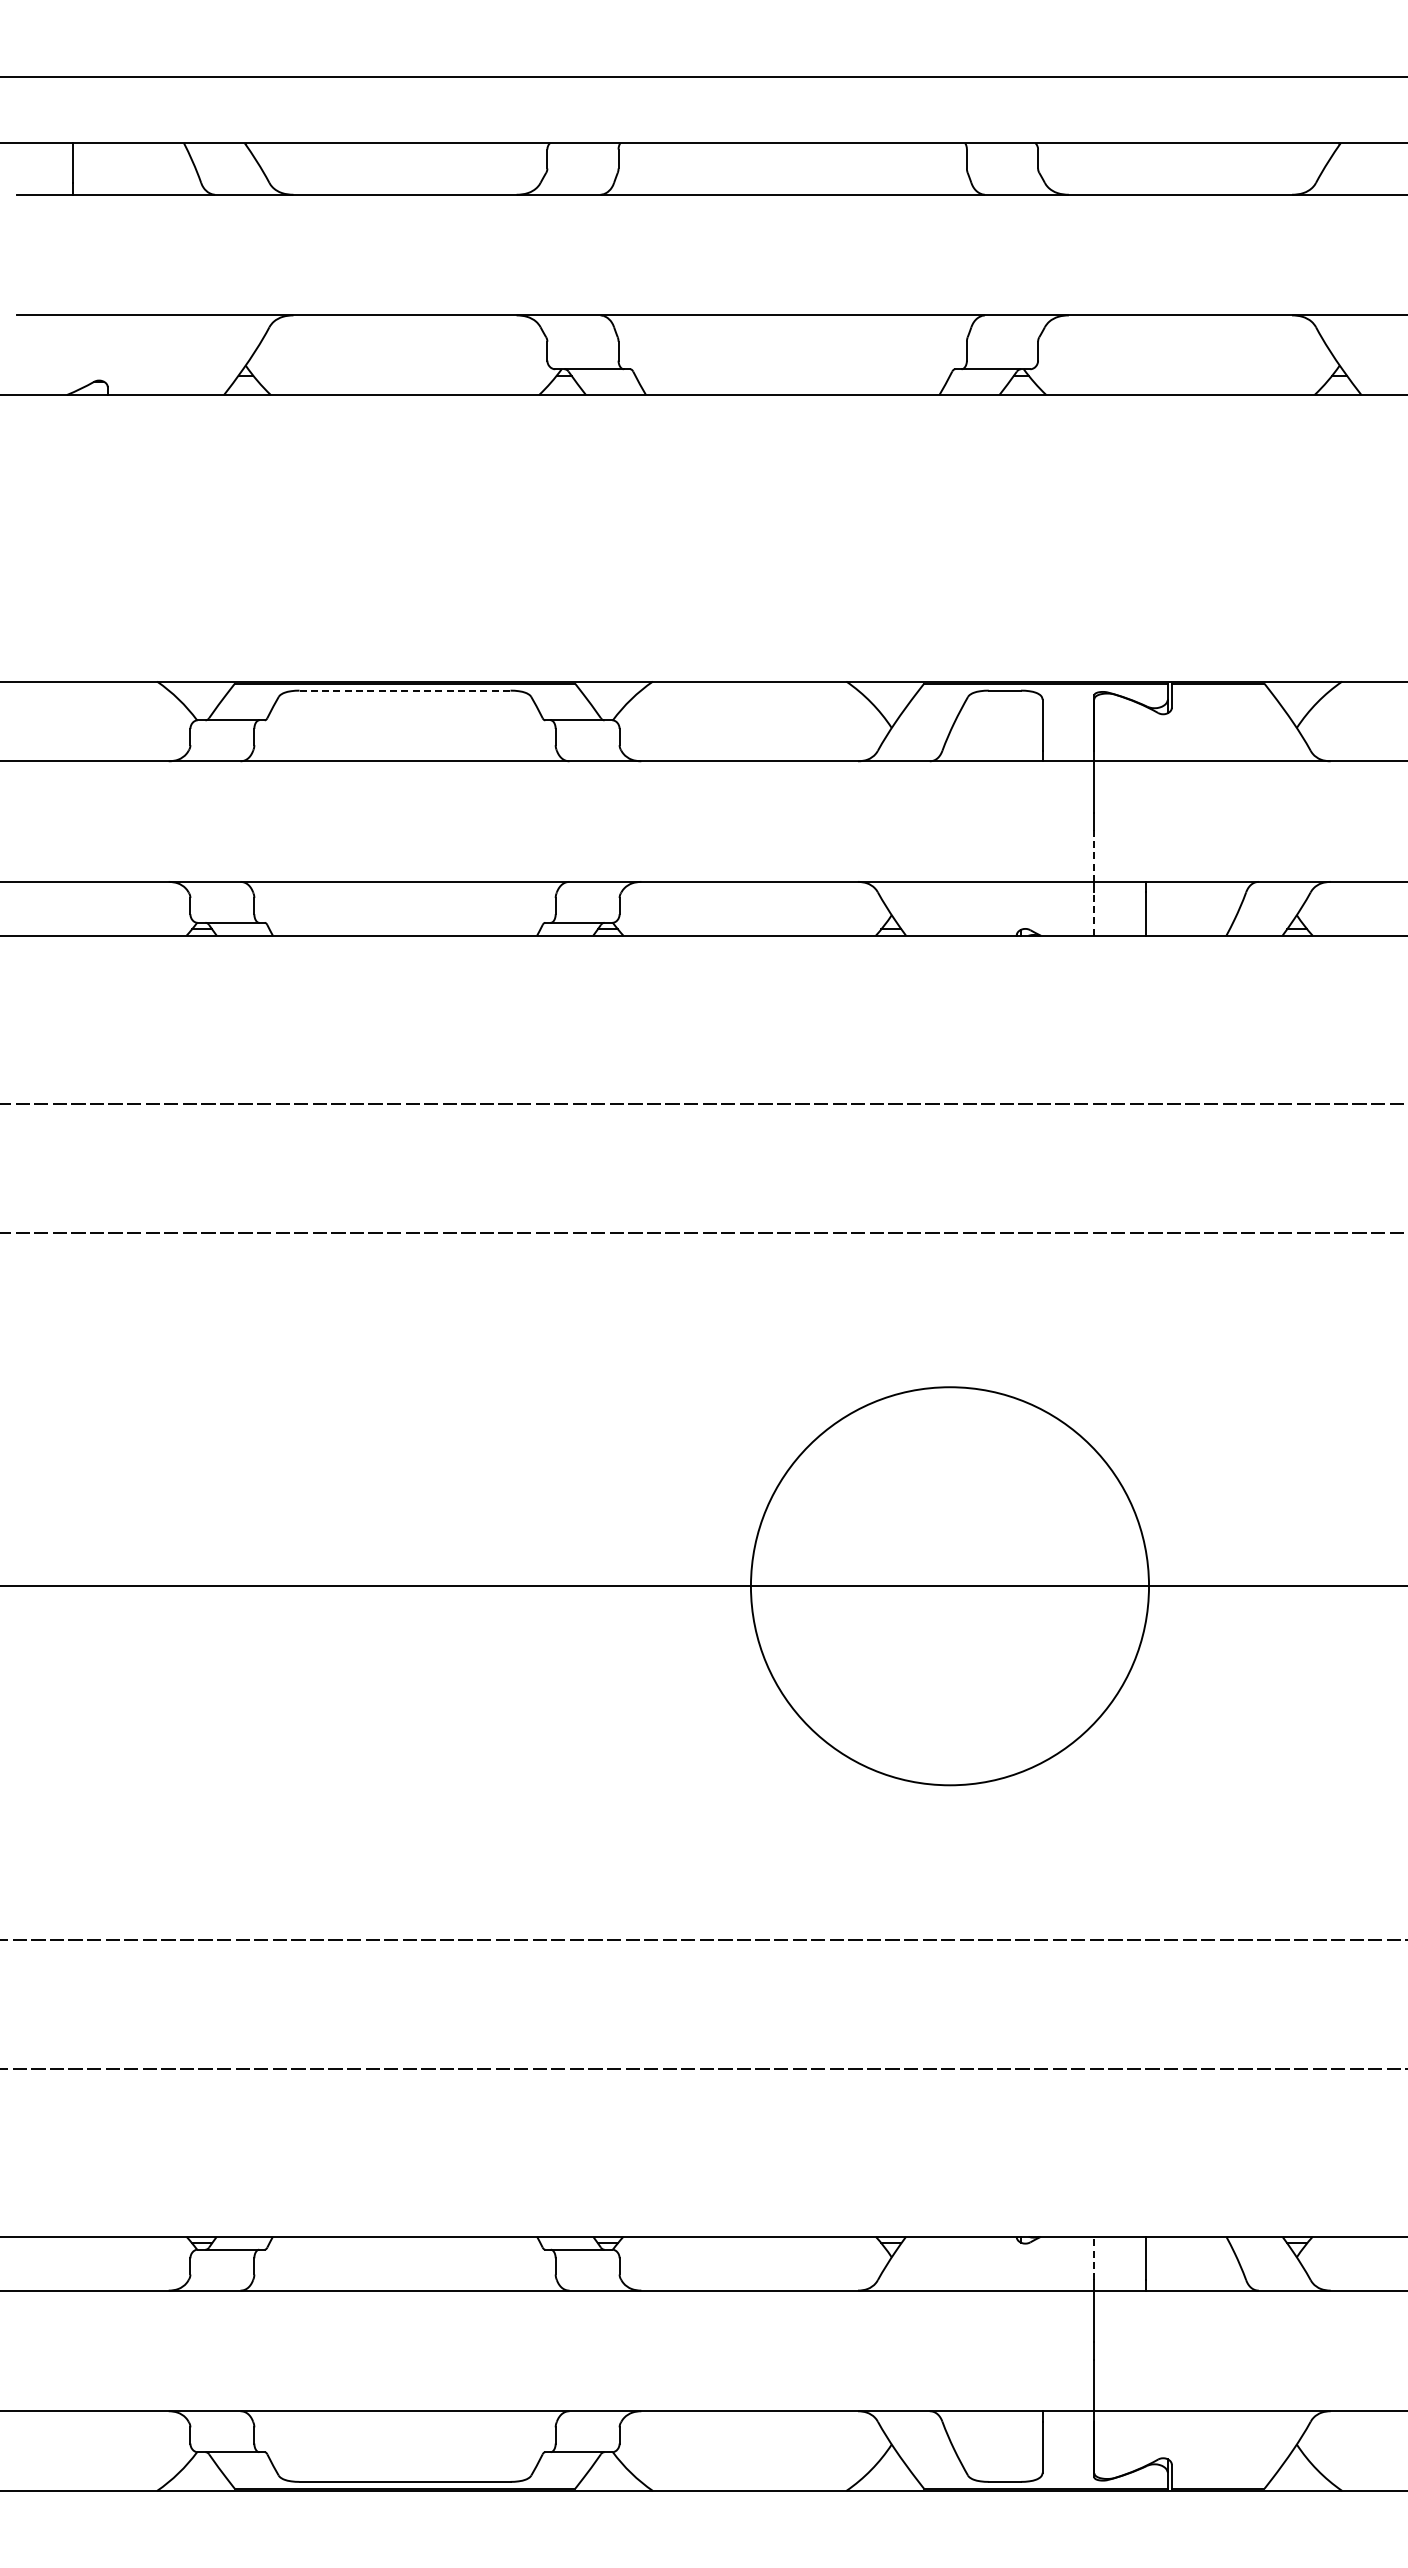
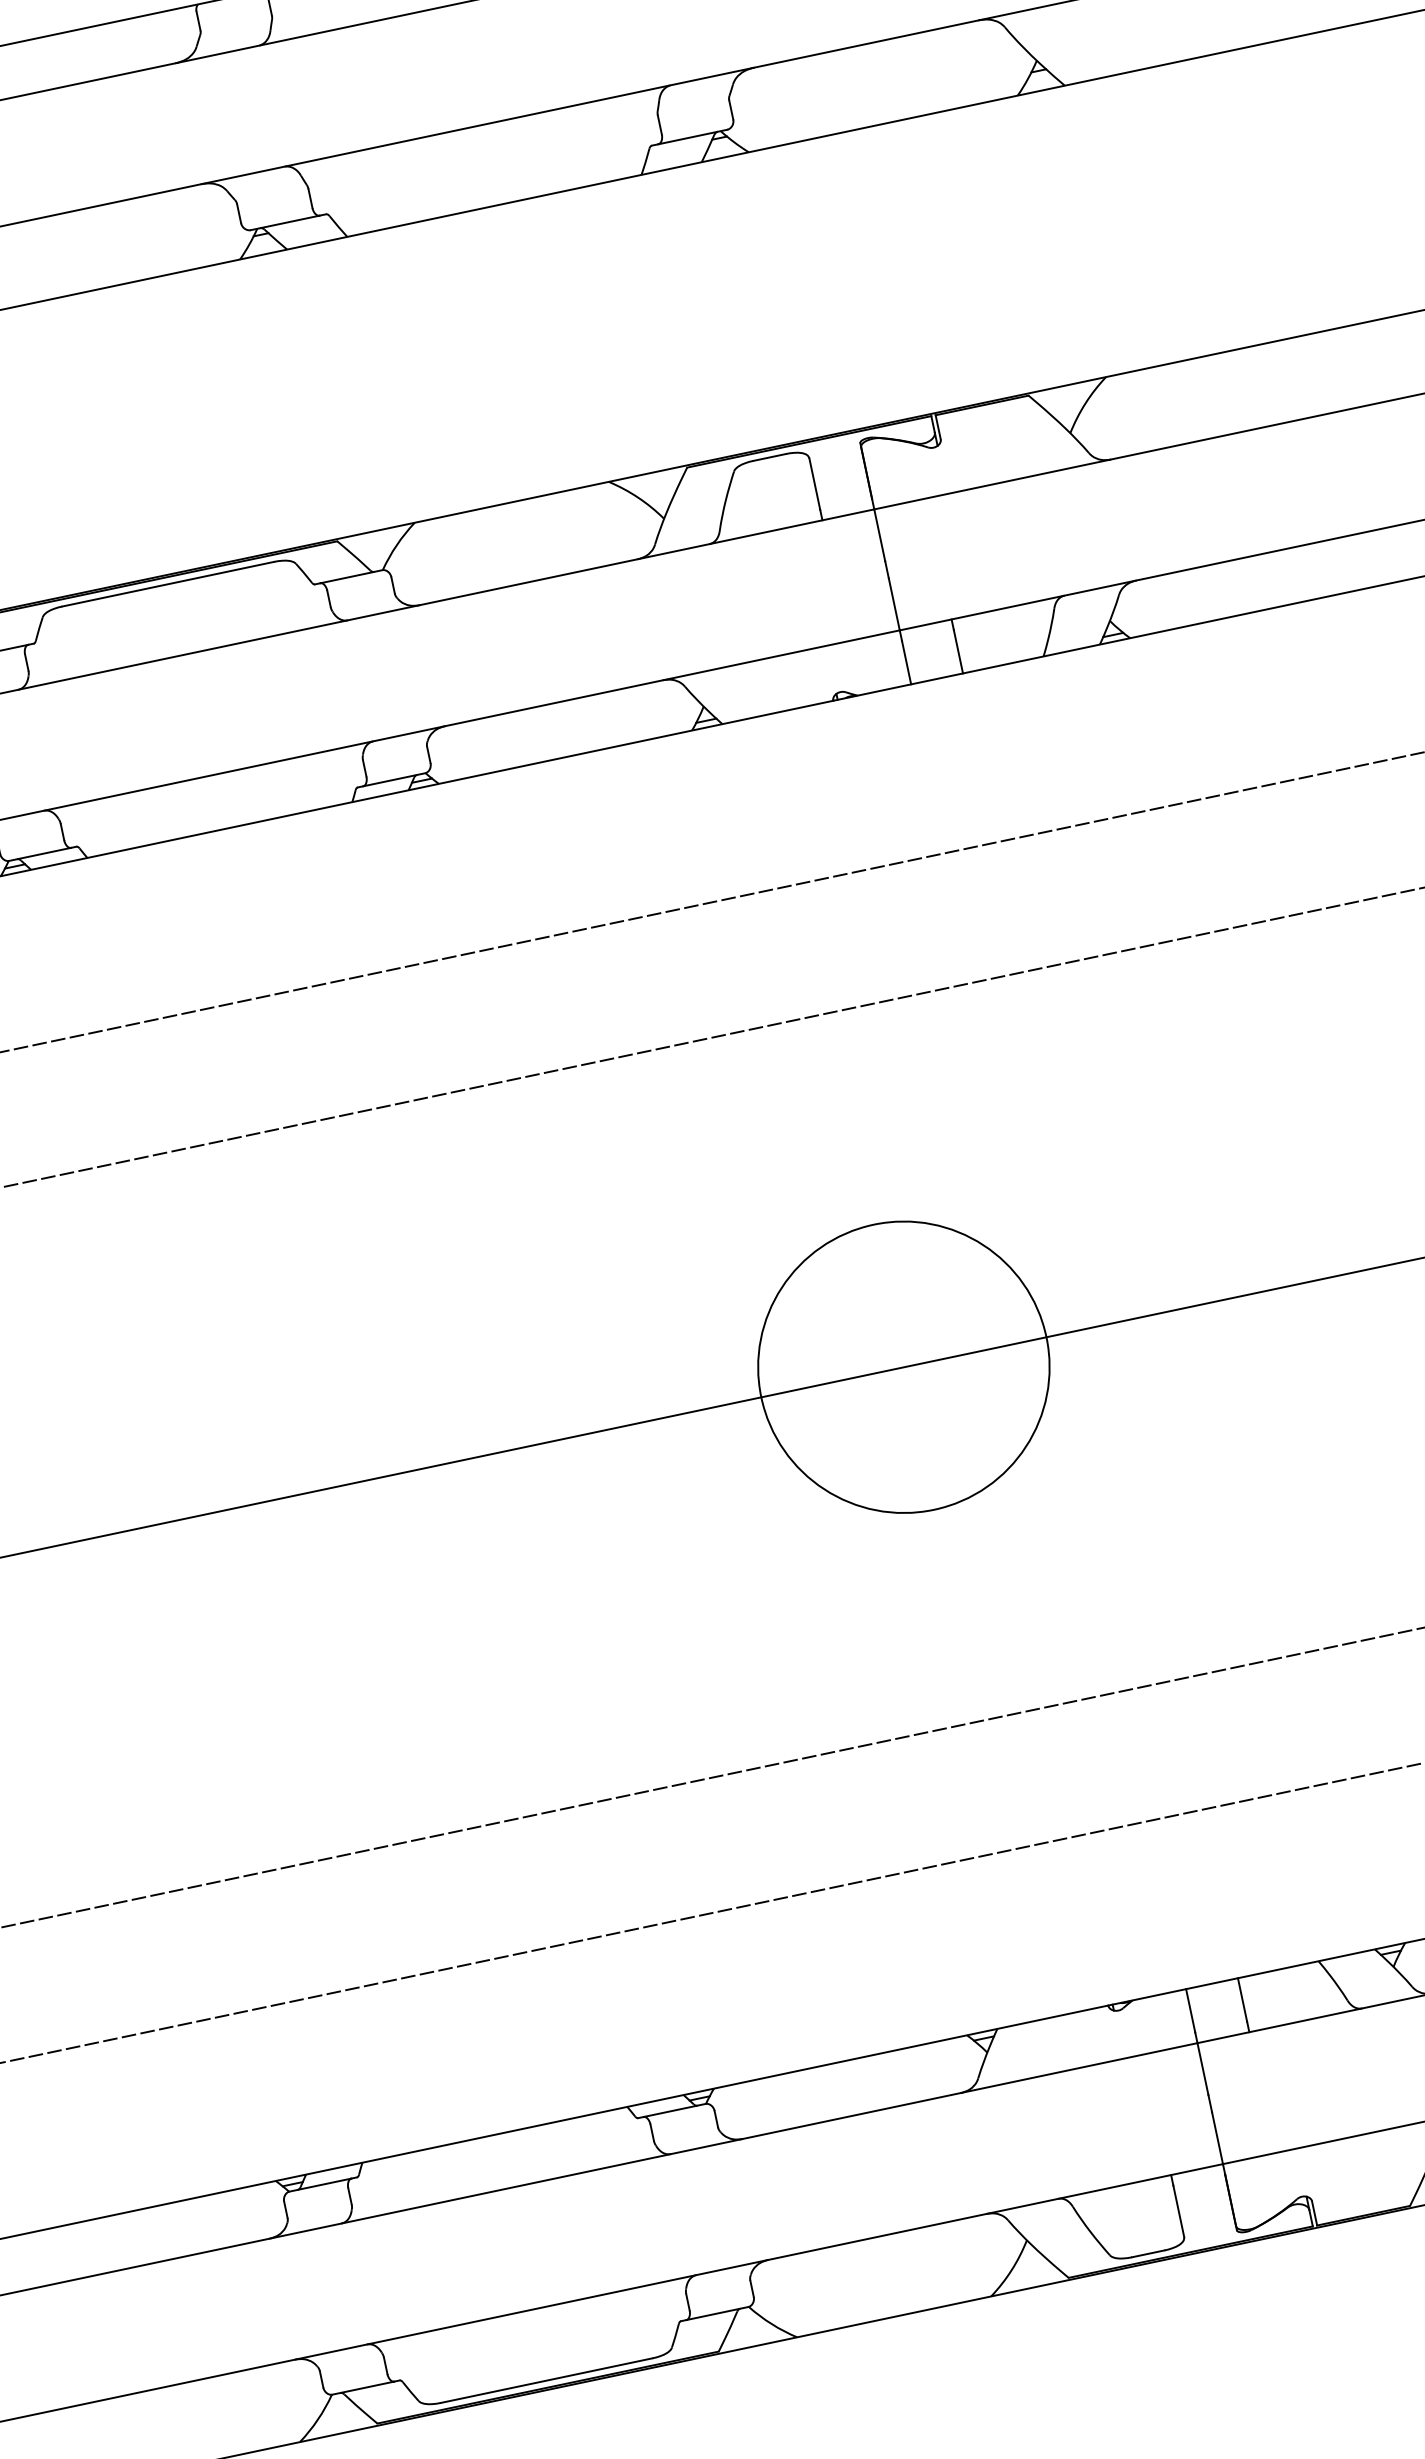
line: (405, 690) -> (168, 583), dashed -> solid
line: (1094, 856) -> (894, 604), dashed -> solid
line: (1094, 914) -> (906, 663), dashed -> solid
circle: (949, 1586) -> (903, 1367), size x0.71
line: (1094, 2258) -> (1190, 2010), dashed -> solid

